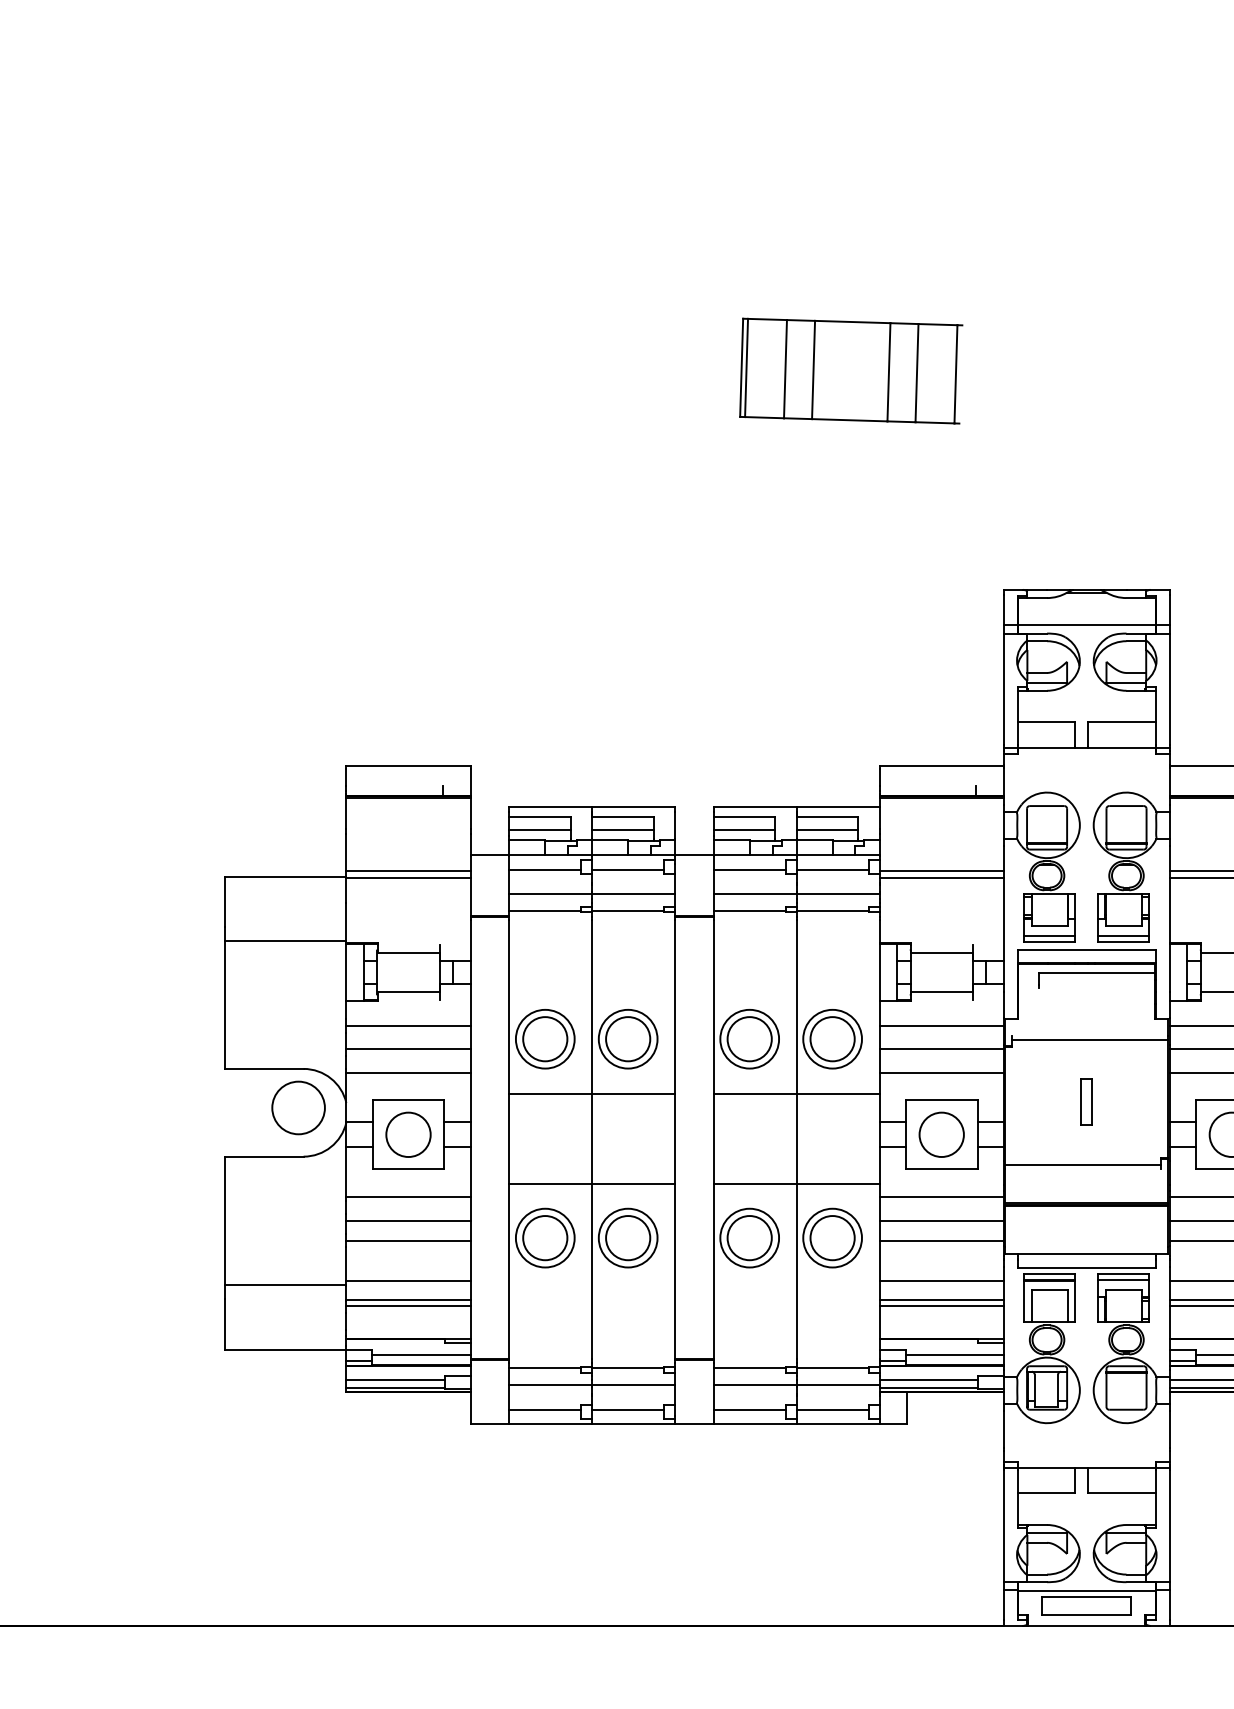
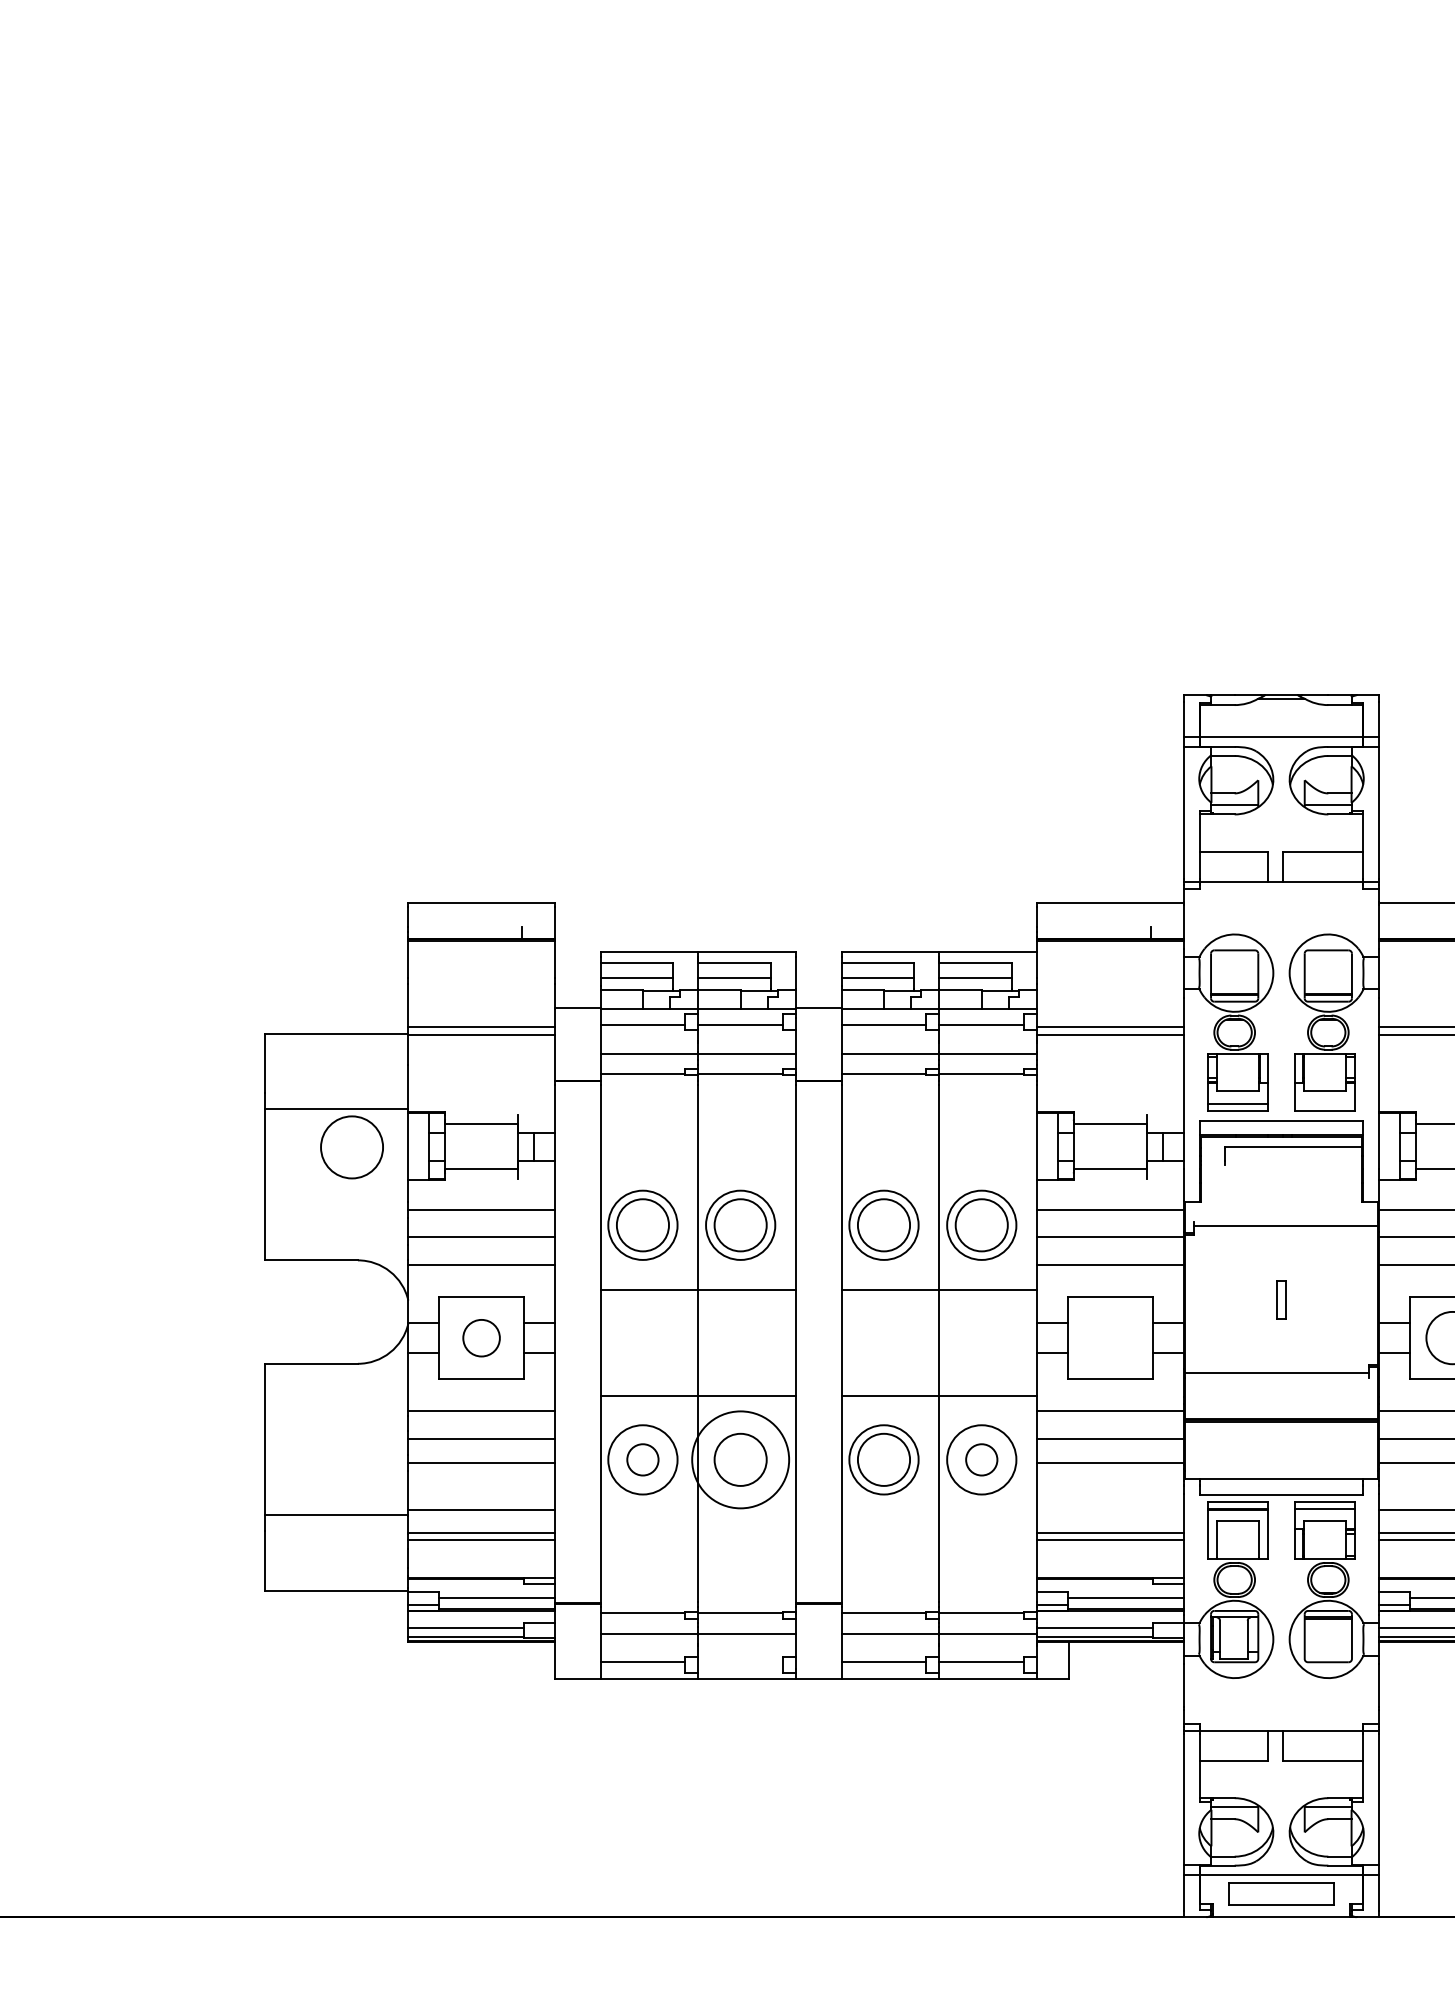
part: (851, 371) -> (1003, 437), removed
line: (1123, 935) -> (1324, 1103), removed
part: (1086, 1102) -> (1281, 1299), size x0.7
circle: (298, 1108) -> (351, 1147), moved
circle: (408, 1135) -> (481, 1338), size x0.7
circle: (941, 1135) -> (1110, 1338), removed
circle: (544, 1237) -> (642, 1459), size x0.6
circle: (628, 1237) -> (740, 1459), size x1.4
circle: (832, 1237) -> (981, 1459), size x0.6
line: (941, 1280) -> (1110, 1509), removed
line: (628, 1409) -> (740, 1662), removed

